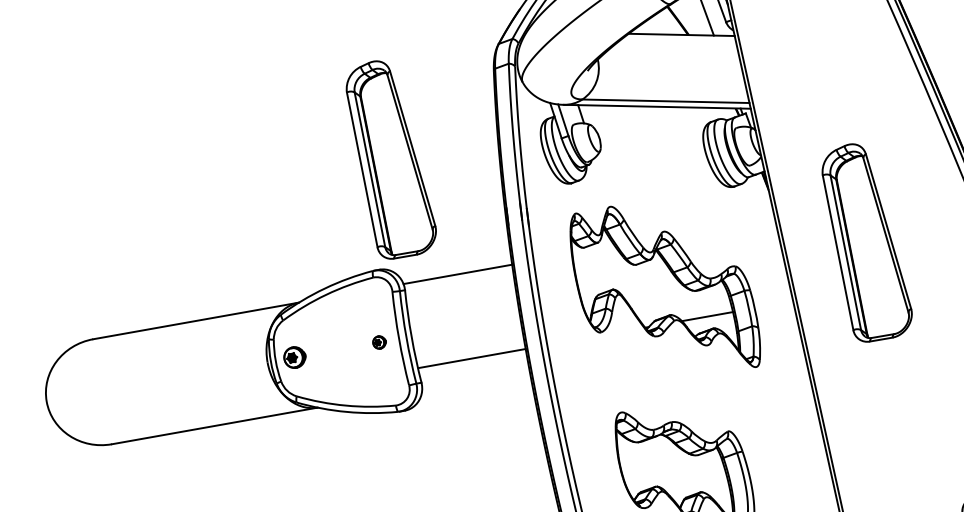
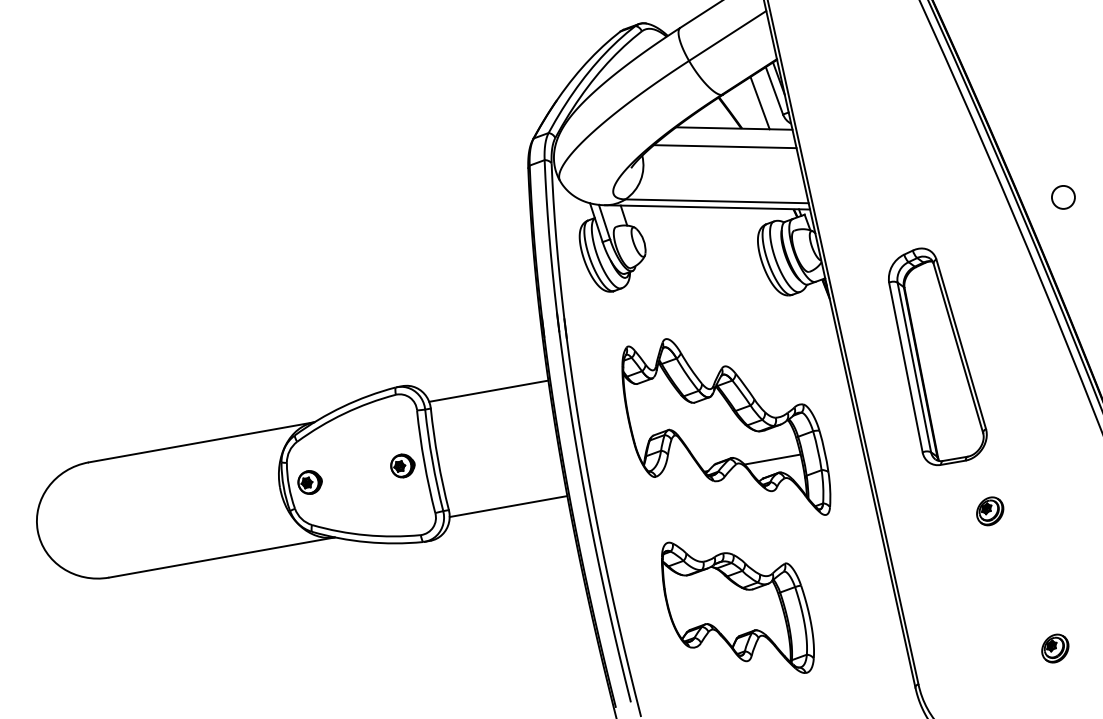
line: (672, 51) -> (724, 146), added
part: (391, 159) -> (415, 265), removed
part: (665, 286) -> (726, 426), moved
part: (379, 342) -> (402, 465), size x1.67
line: (472, 358) -> (508, 506), moved
part: (915, 384) -> (990, 511), added

